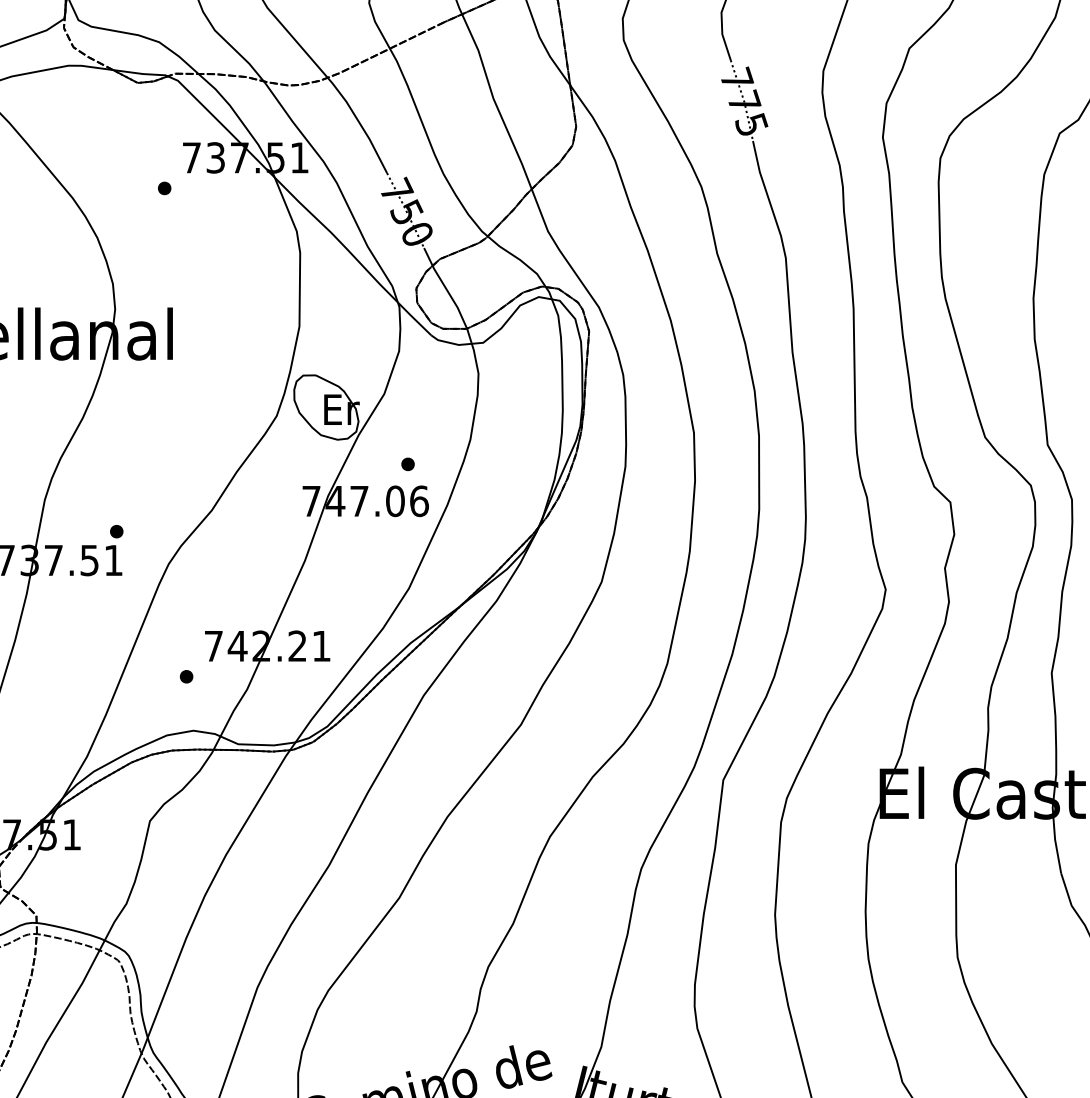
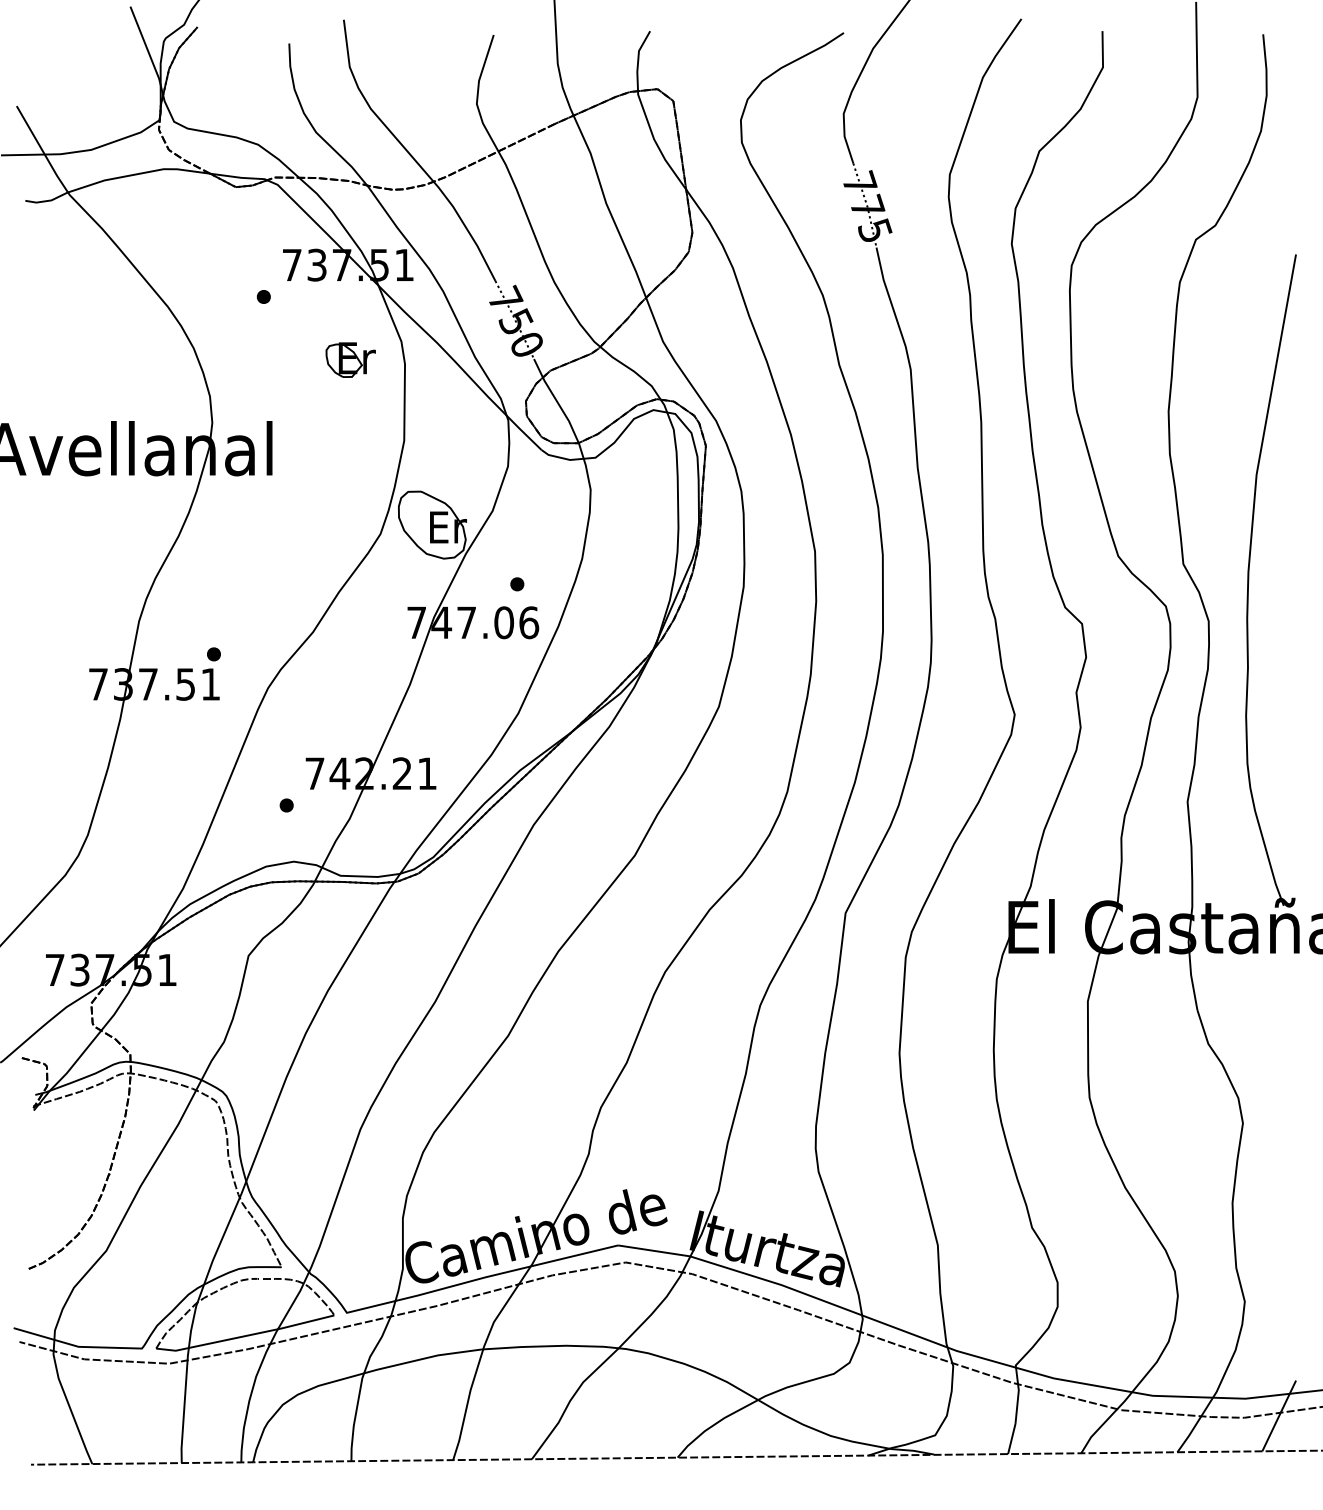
part: (247, 248) -> (350, 359), added

